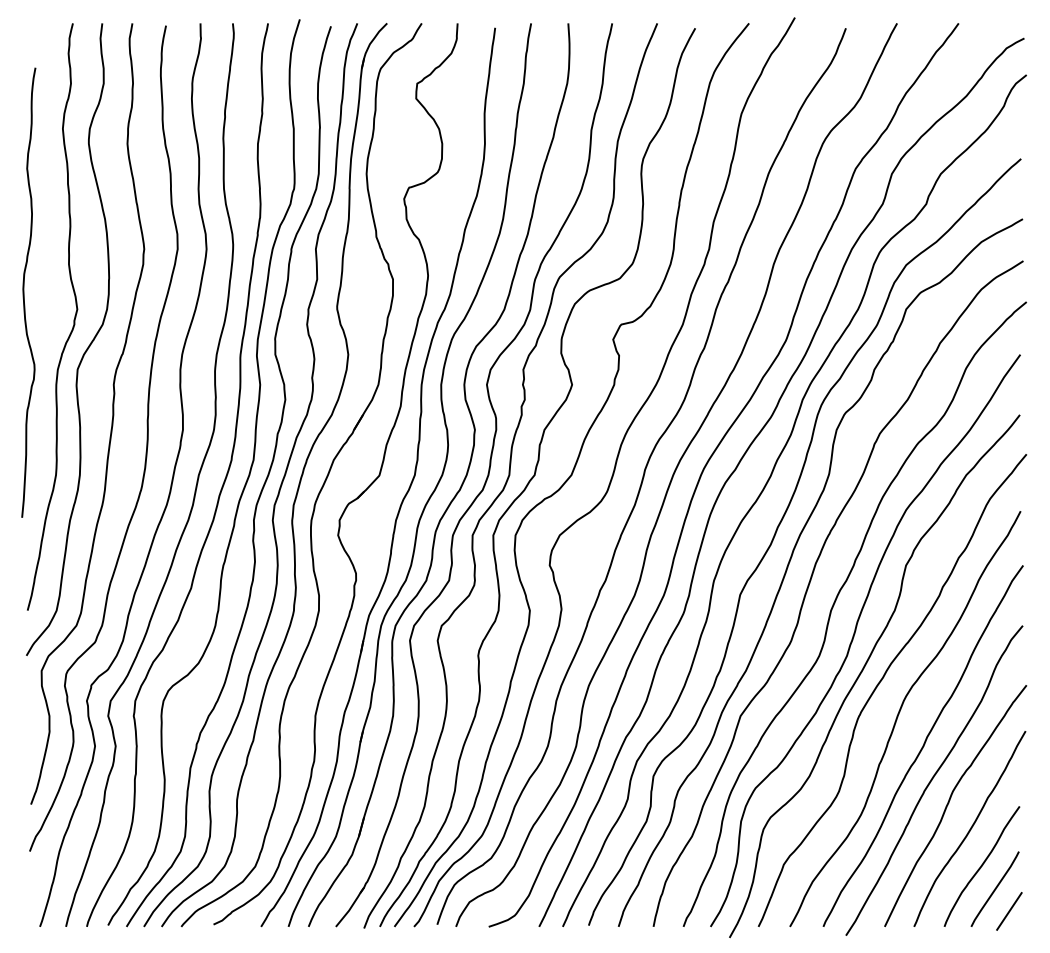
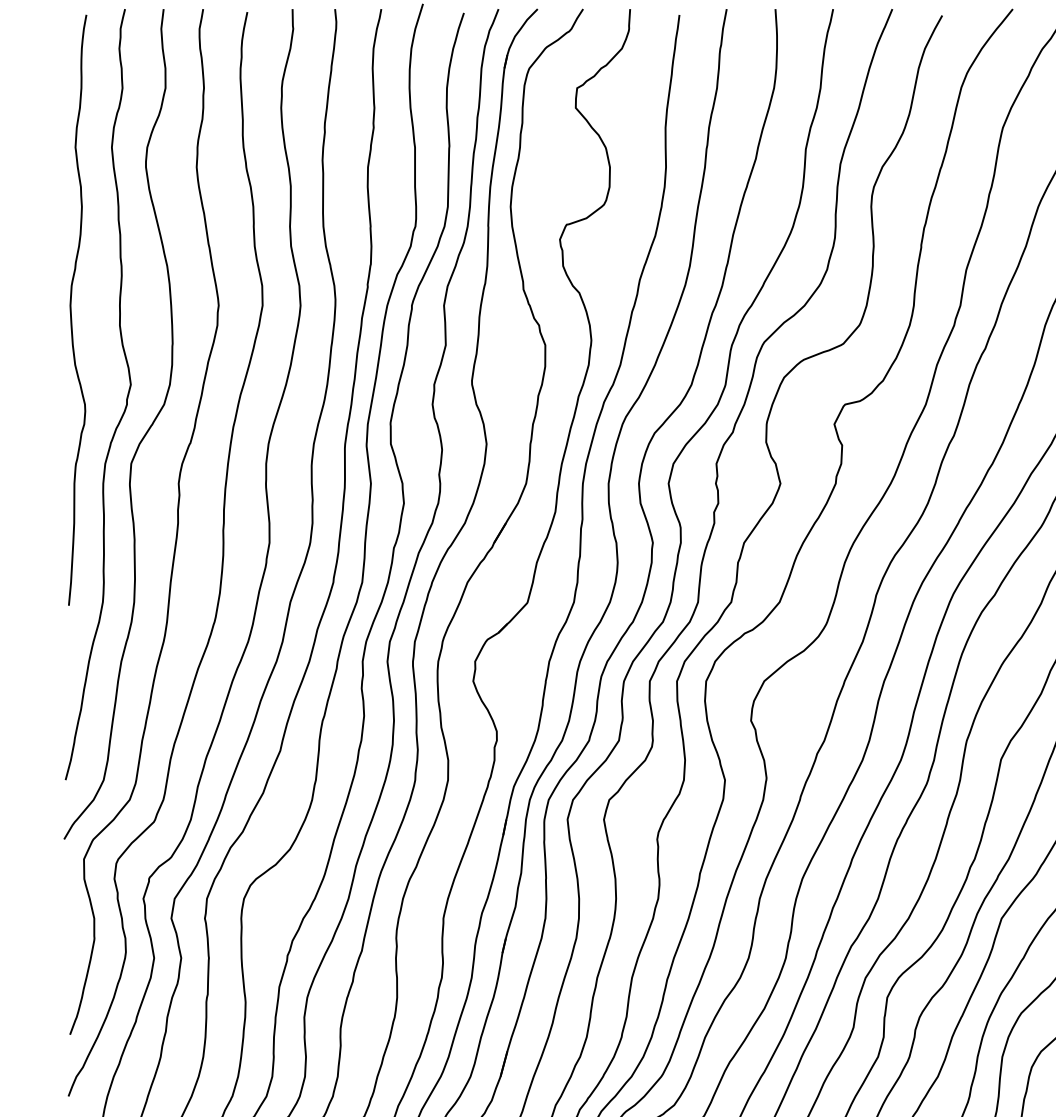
curve: (24, 292) -> (72, 309), moved

